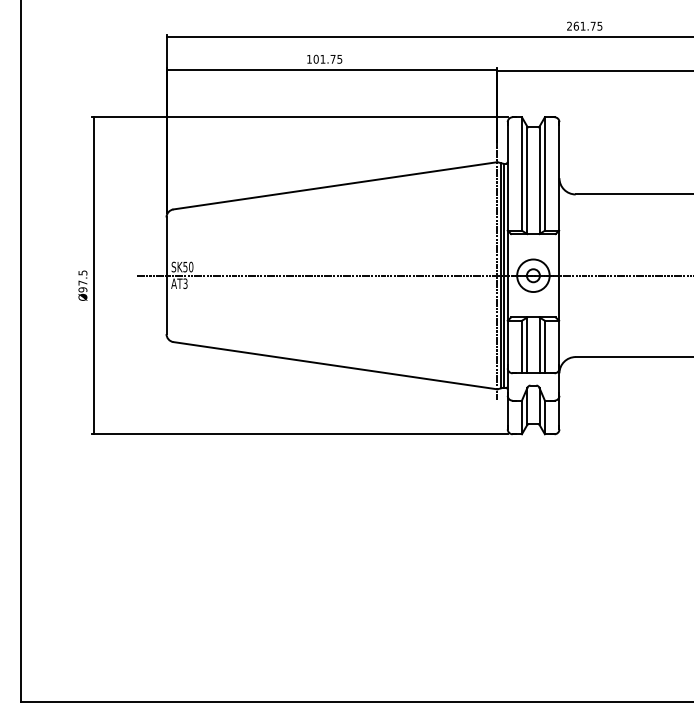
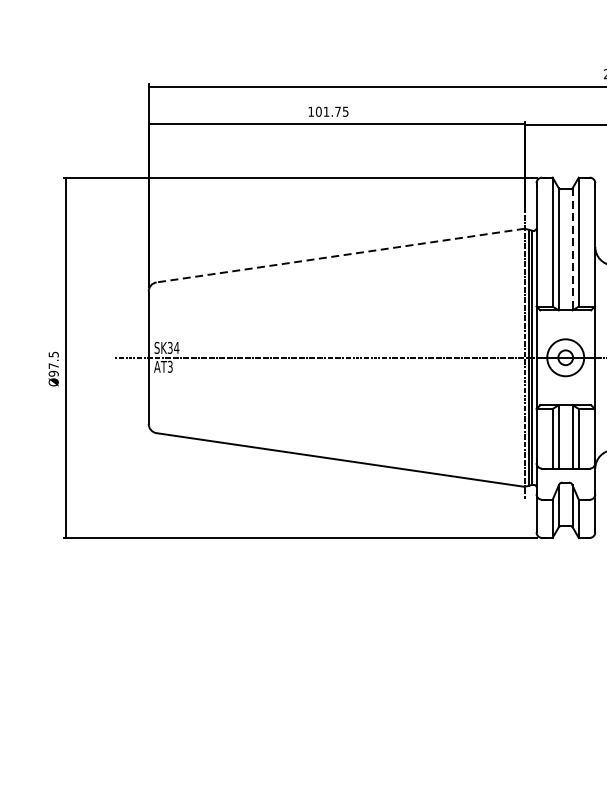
line: (539, 180) -> (572, 249), solid -> dashed
line: (335, 185) -> (340, 255), solid -> dashed
text: (188, 266) -> (173, 347), SK50 -> SK34

